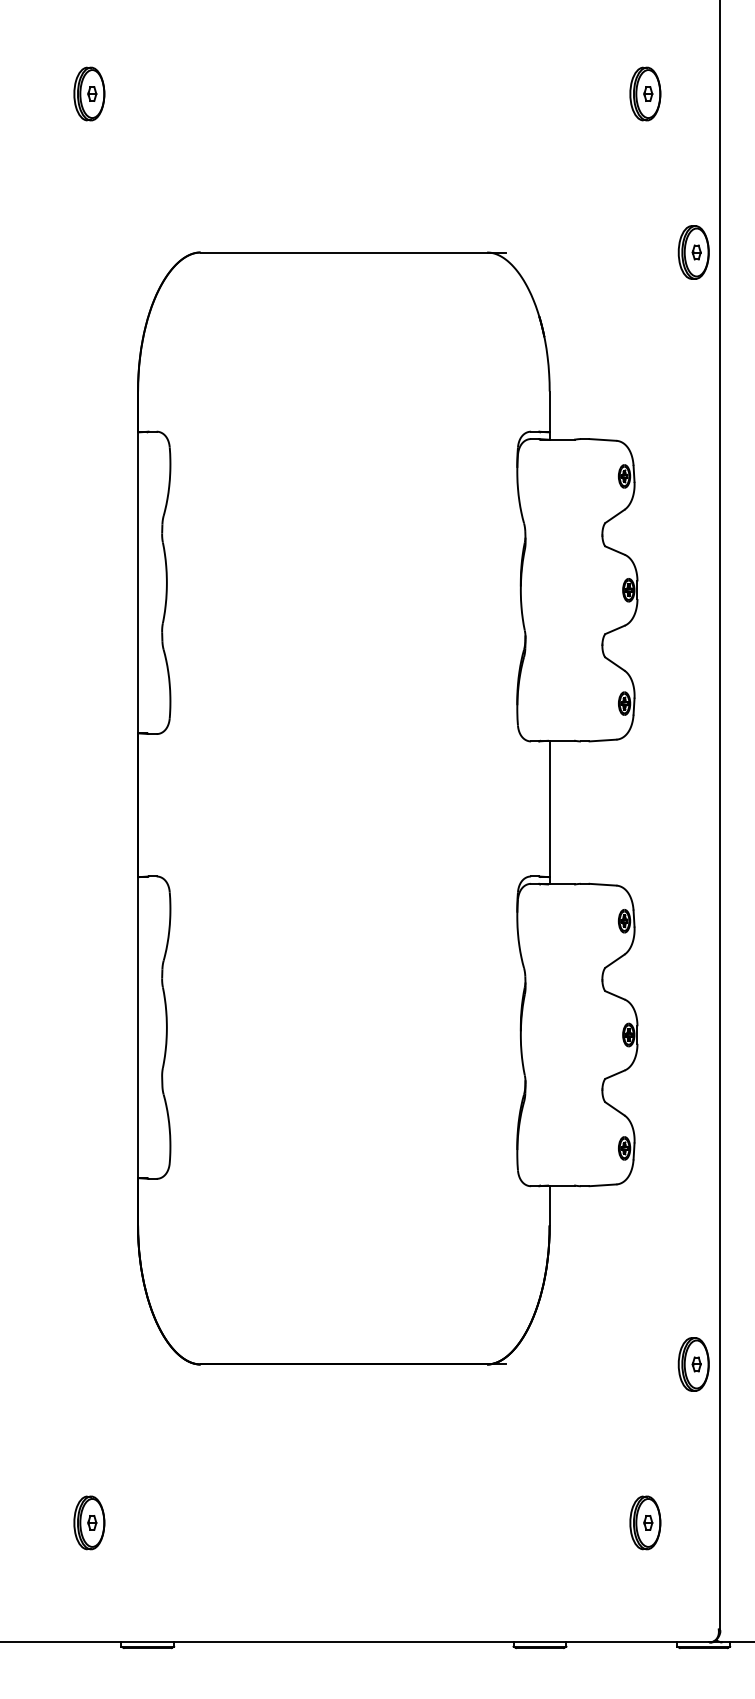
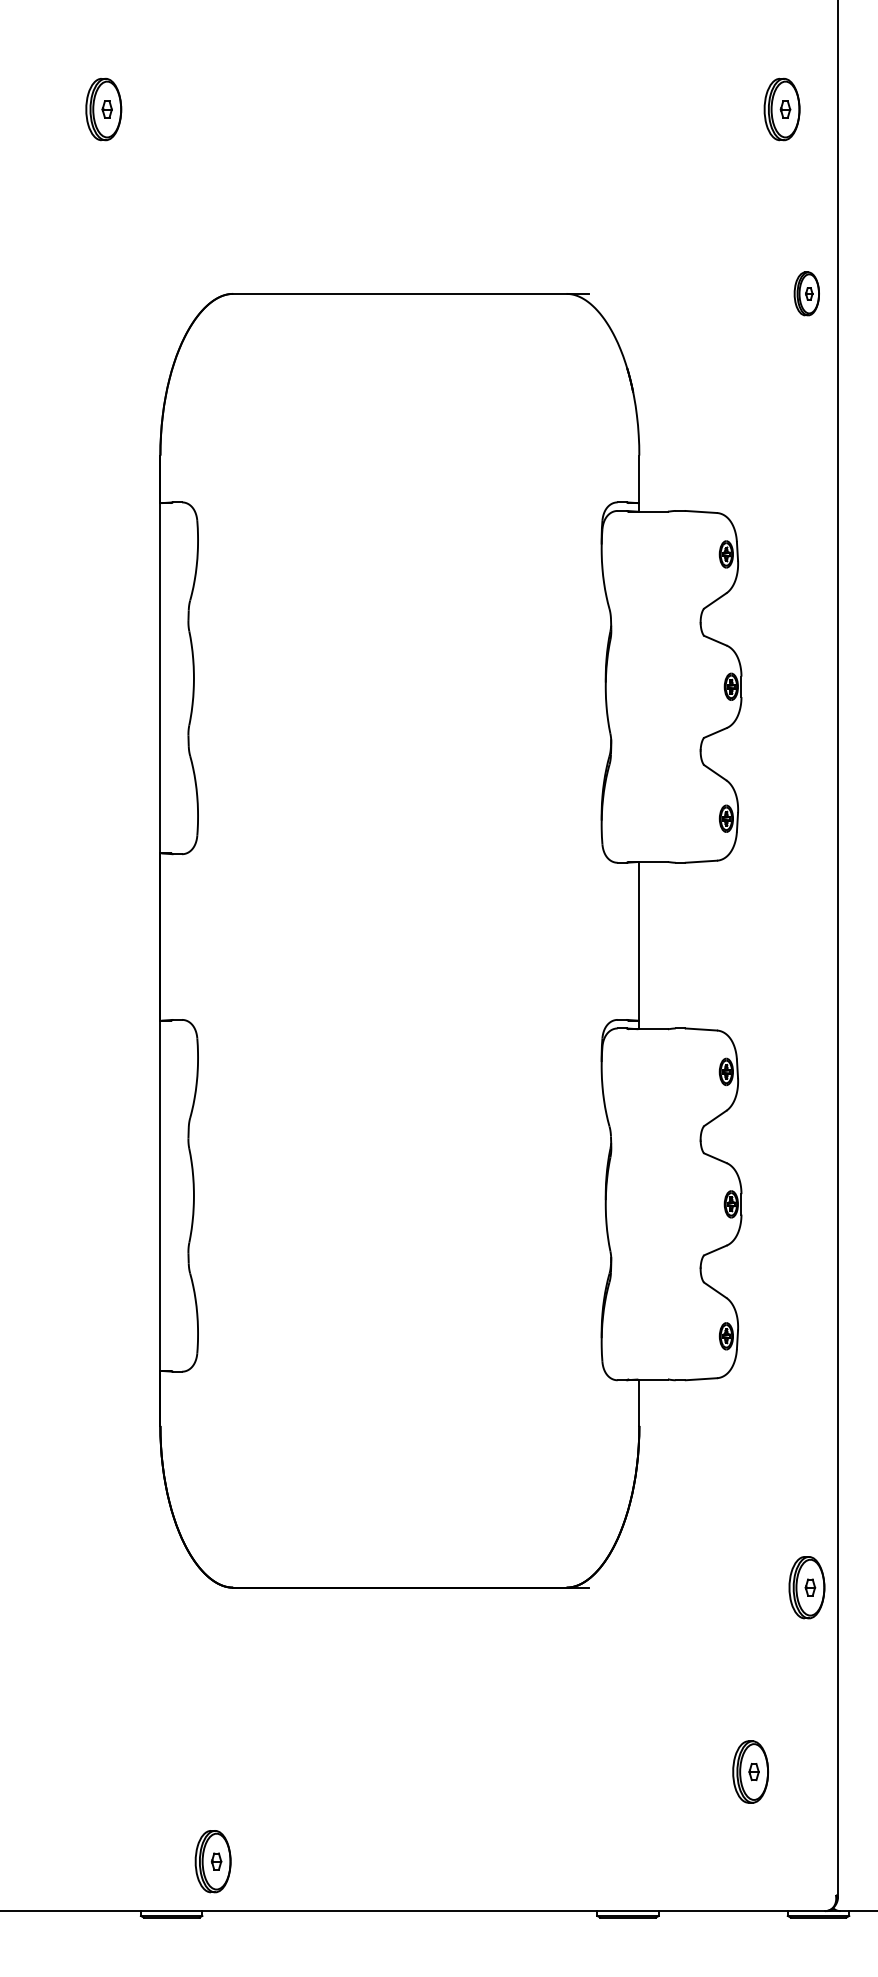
part: (645, 93) -> (782, 108), moved
part: (693, 252) -> (806, 293), size x0.7
part: (89, 1522) -> (213, 1861), moved

